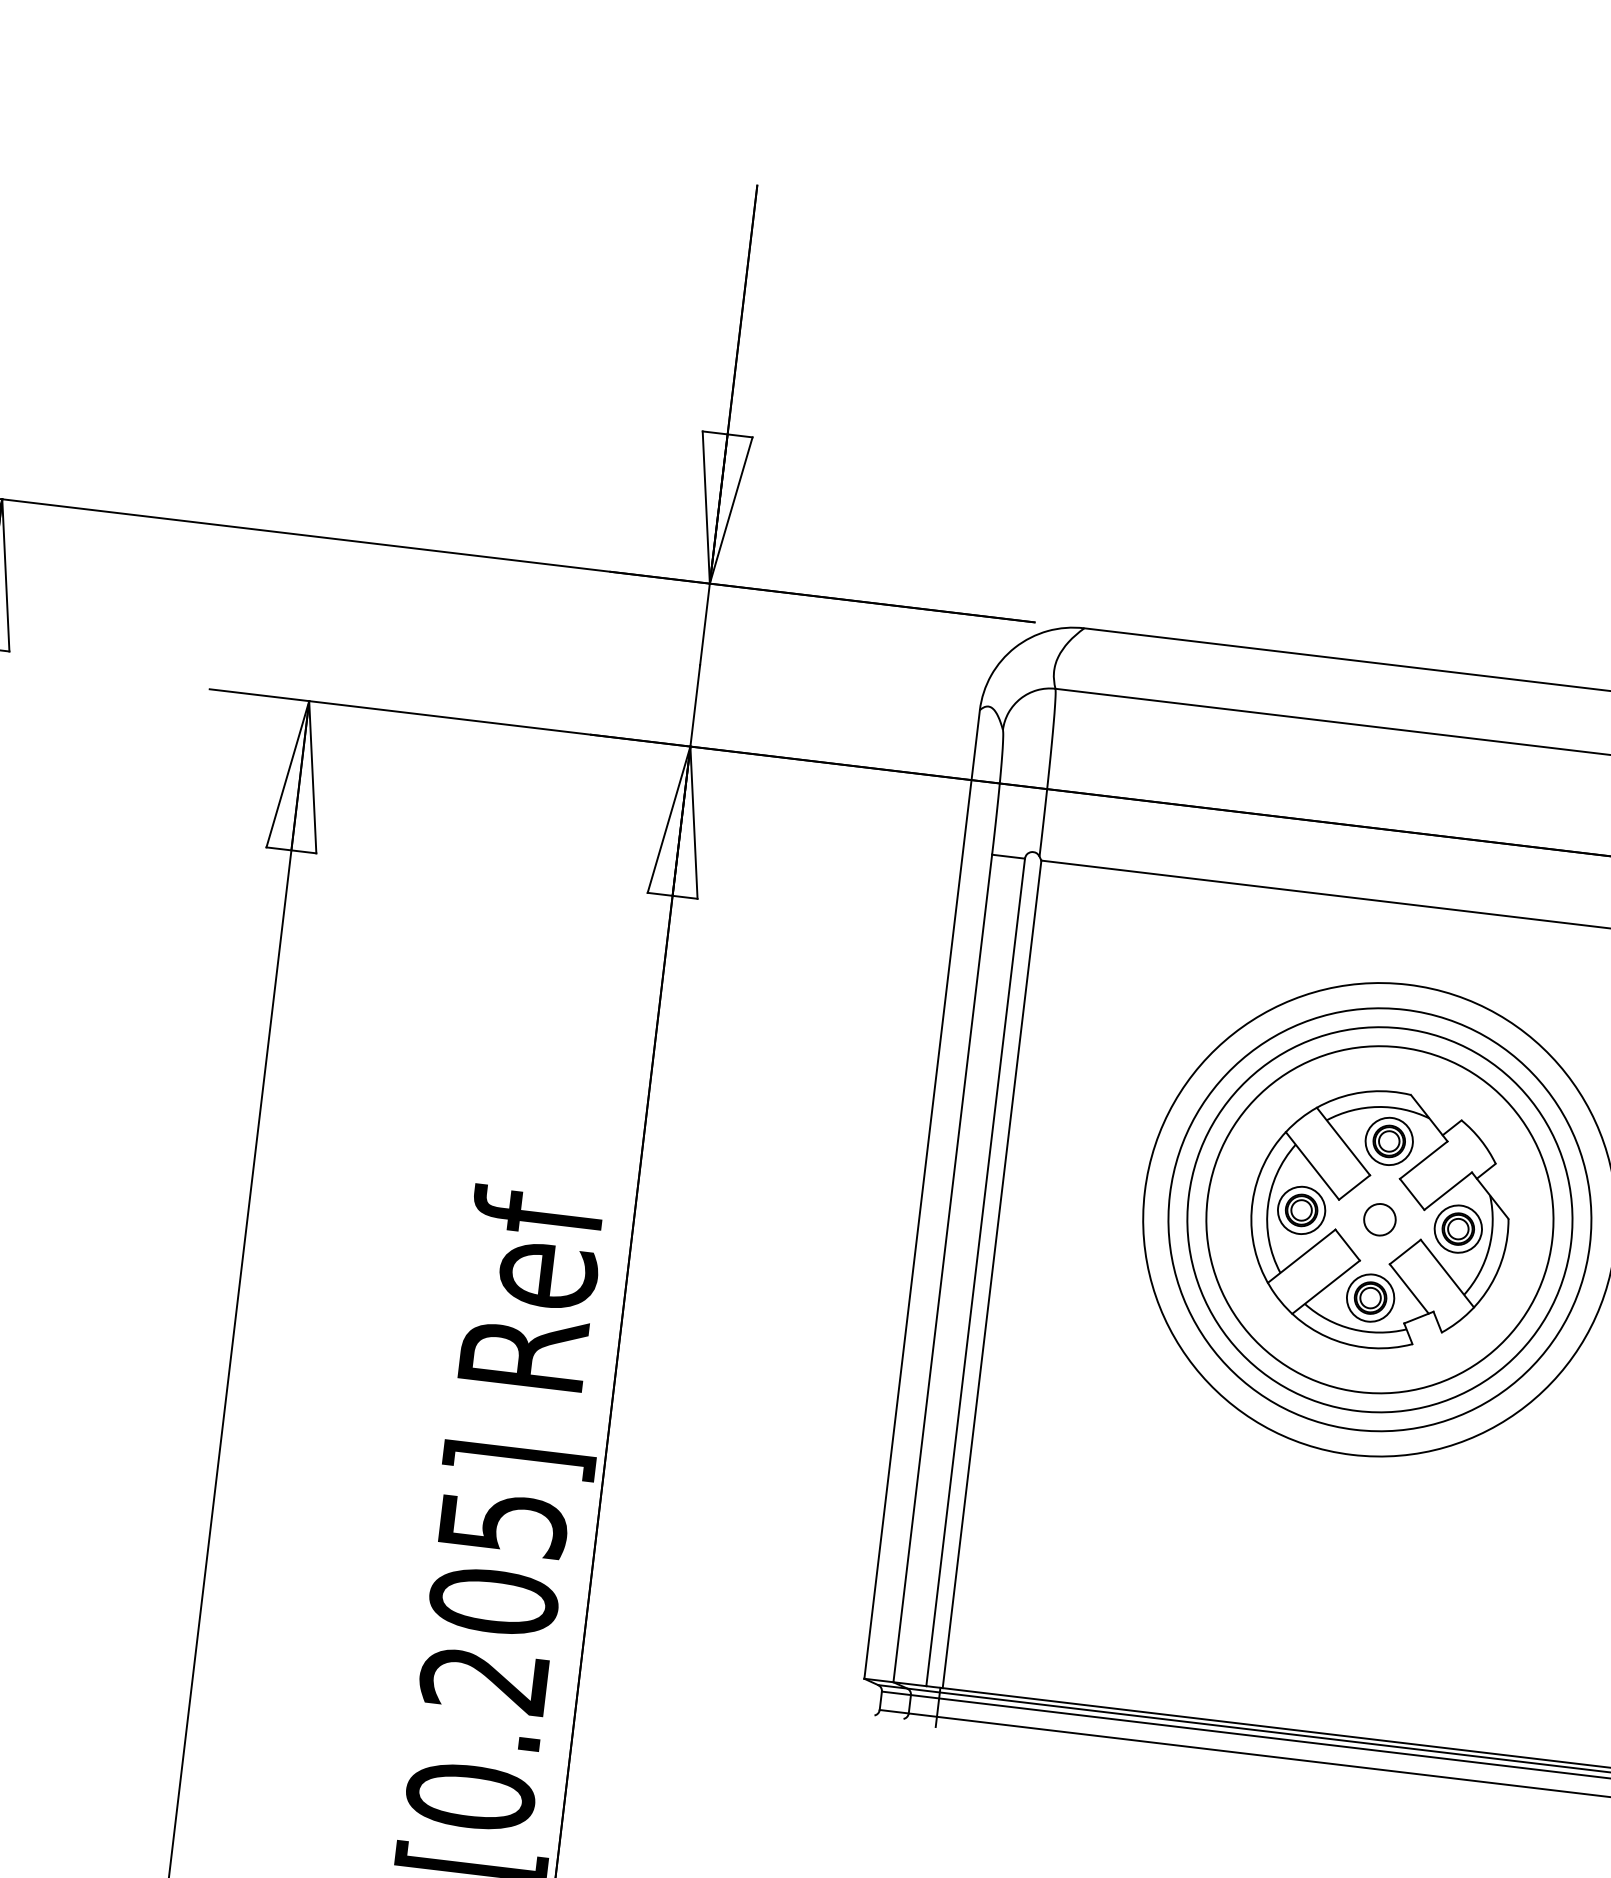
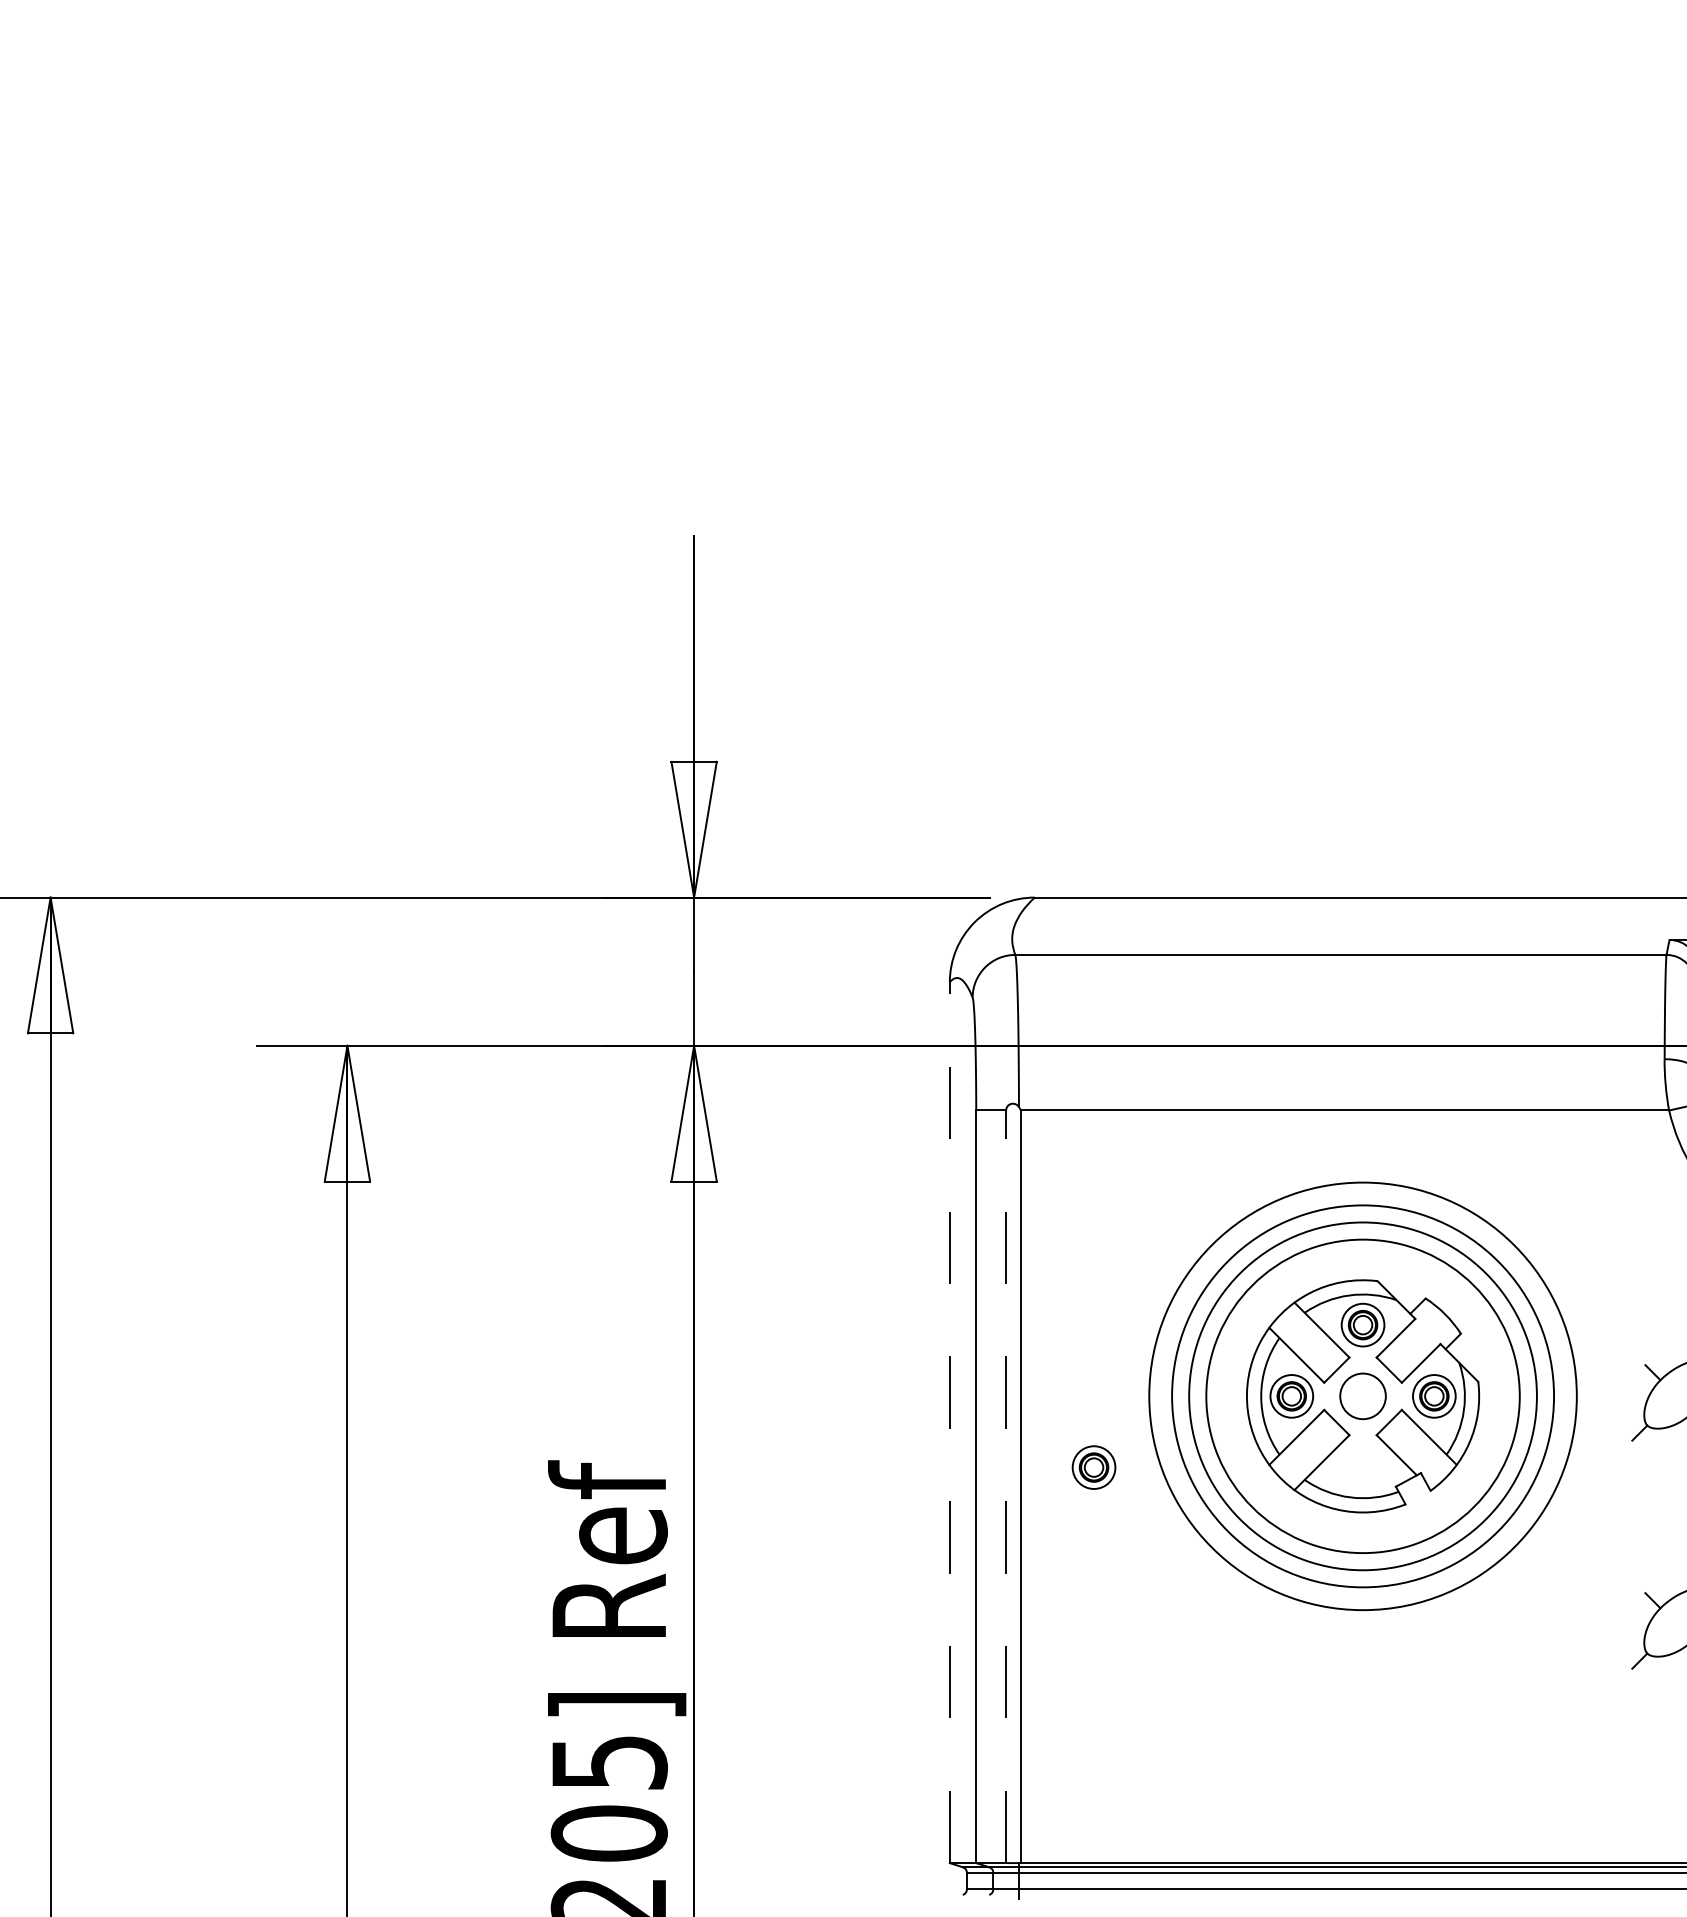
line: (921, 1194) -> (949, 1422), solid -> dashed
circle: (1379, 1219) -> (1362, 1396), size x1.6
line: (976, 1272) -> (1006, 1486), solid -> dashed
part: (1369, 1297) -> (1093, 1467), moved

